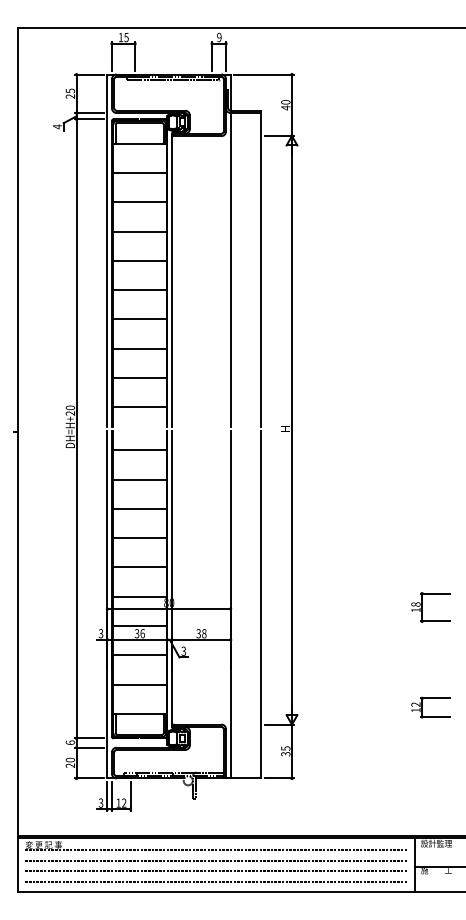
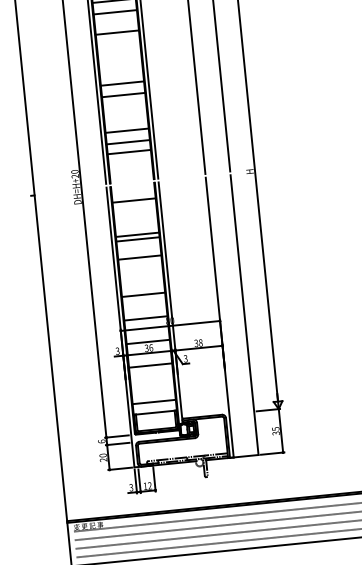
line: (139, 231) -> (115, 12), moved
line: (139, 260) -> (117, 32), moved
line: (139, 290) -> (122, 83), moved
line: (139, 348) -> (126, 130), moved
line: (139, 407) -> (129, 152), moved
line: (139, 479) -> (137, 239), moved
line: (139, 508) -> (137, 234), moved
line: (139, 538) -> (139, 257), moved
line: (139, 684) -> (154, 401), moved

